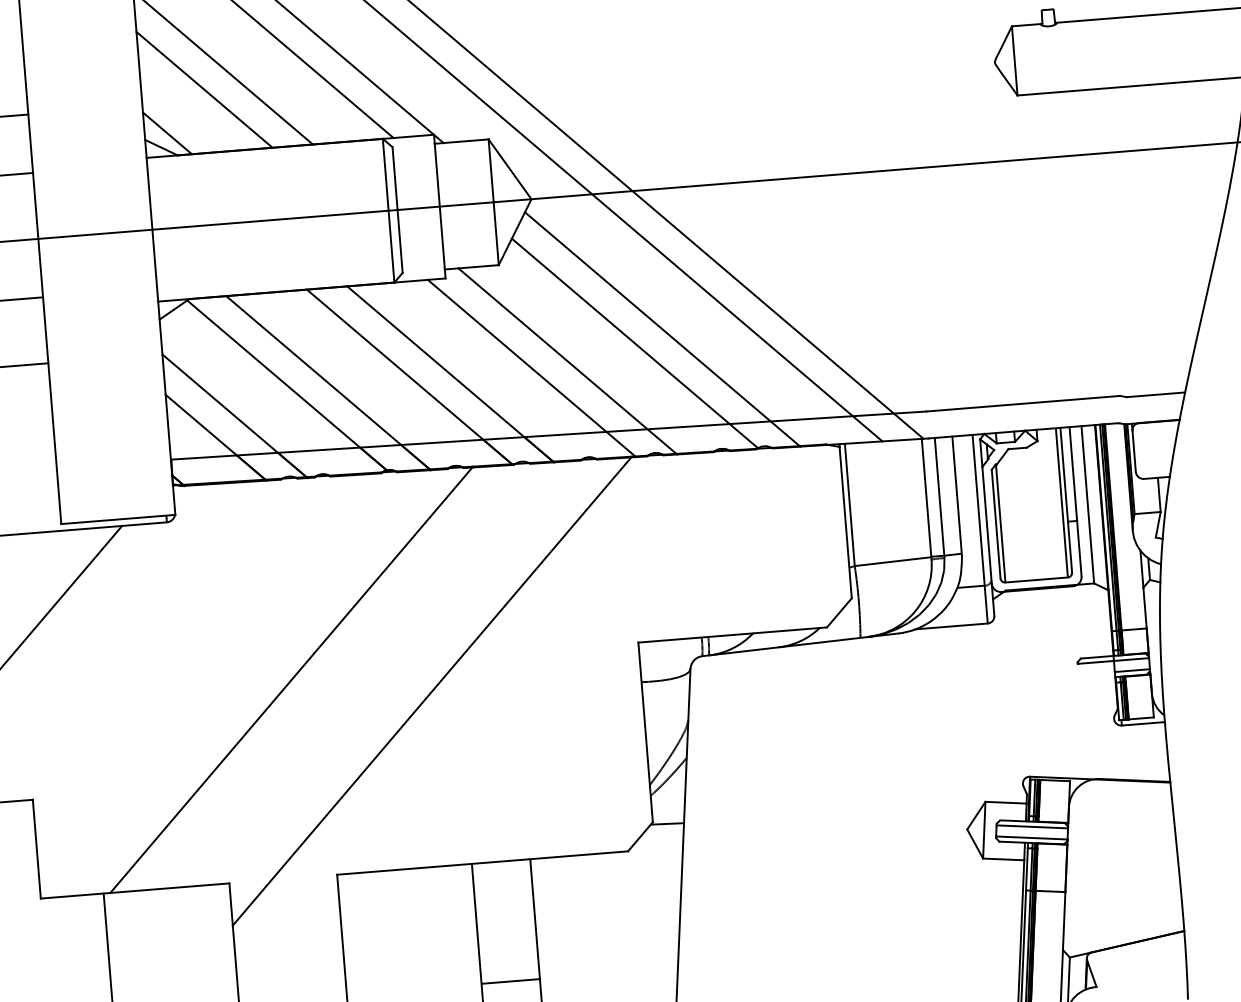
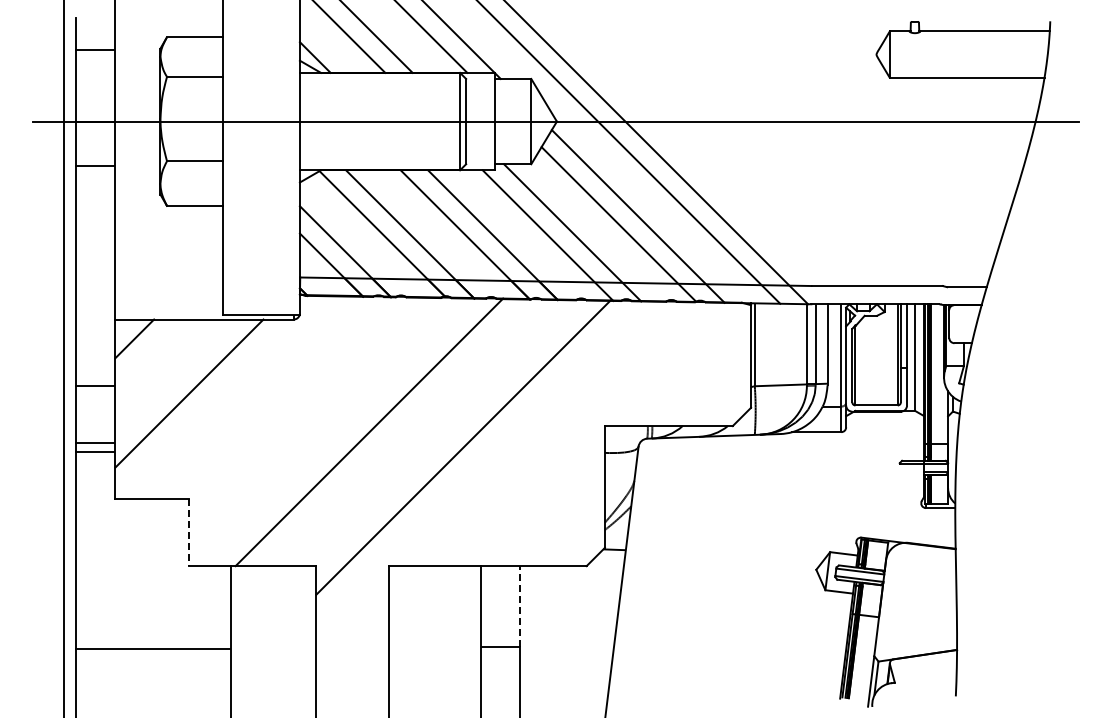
line: (36, 850) -> (188, 533), solid -> dashed
line: (535, 918) -> (520, 606), solid -> dashed

